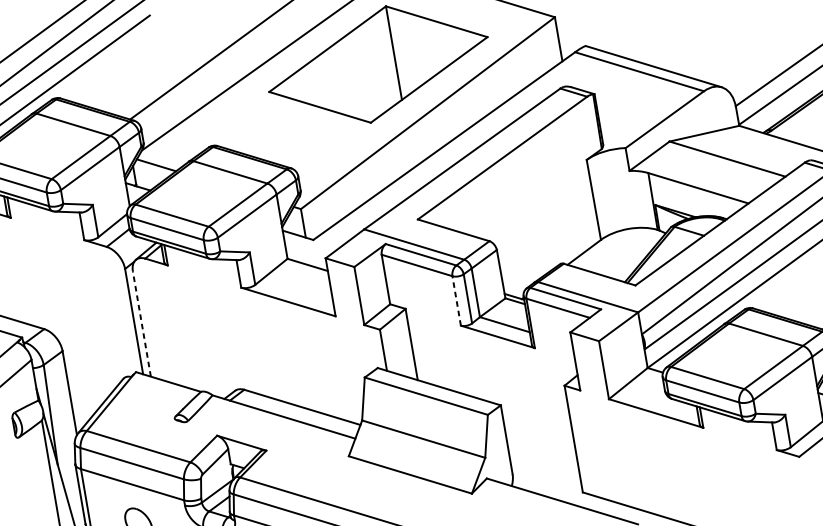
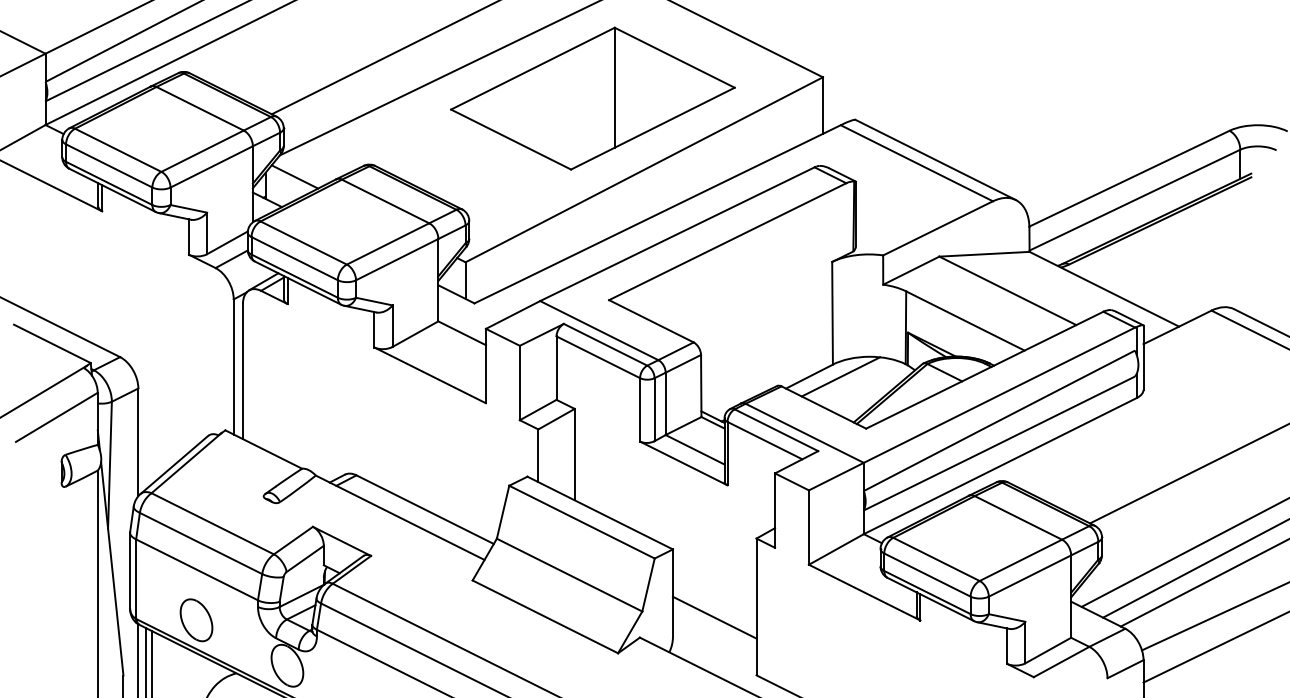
line: (608, 248) -> (840, 376), added
line: (456, 300) -> (640, 409), dashed -> solid
line: (141, 323) -> (242, 371), dashed -> solid
line: (542, 452) -> (714, 617), added

